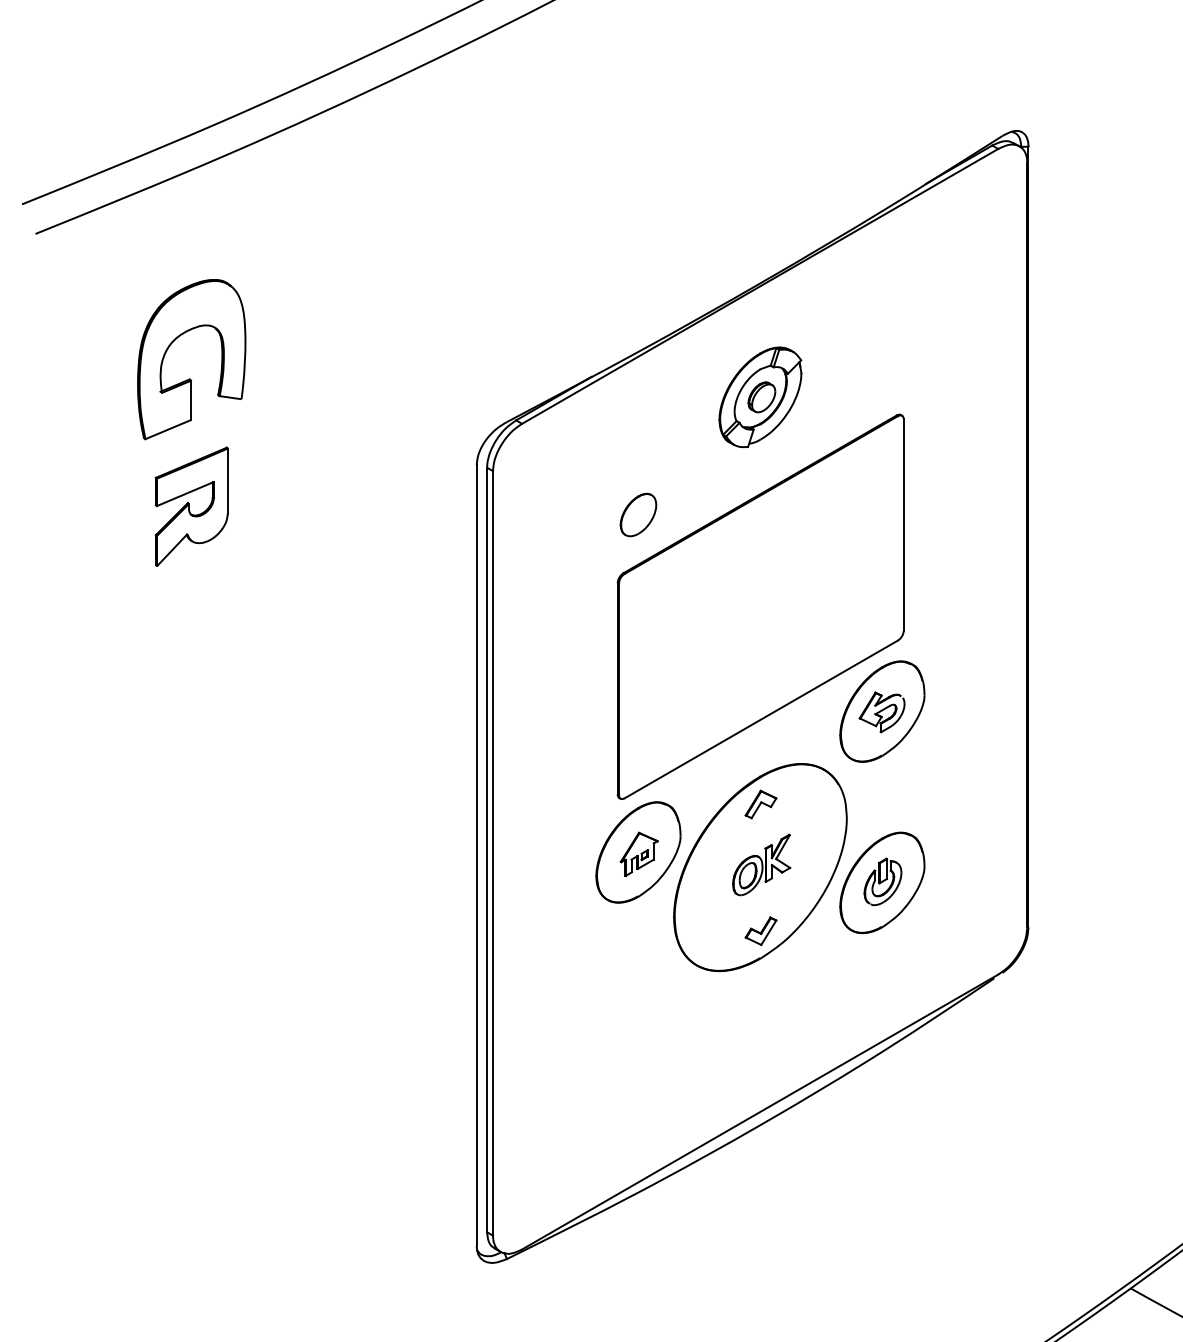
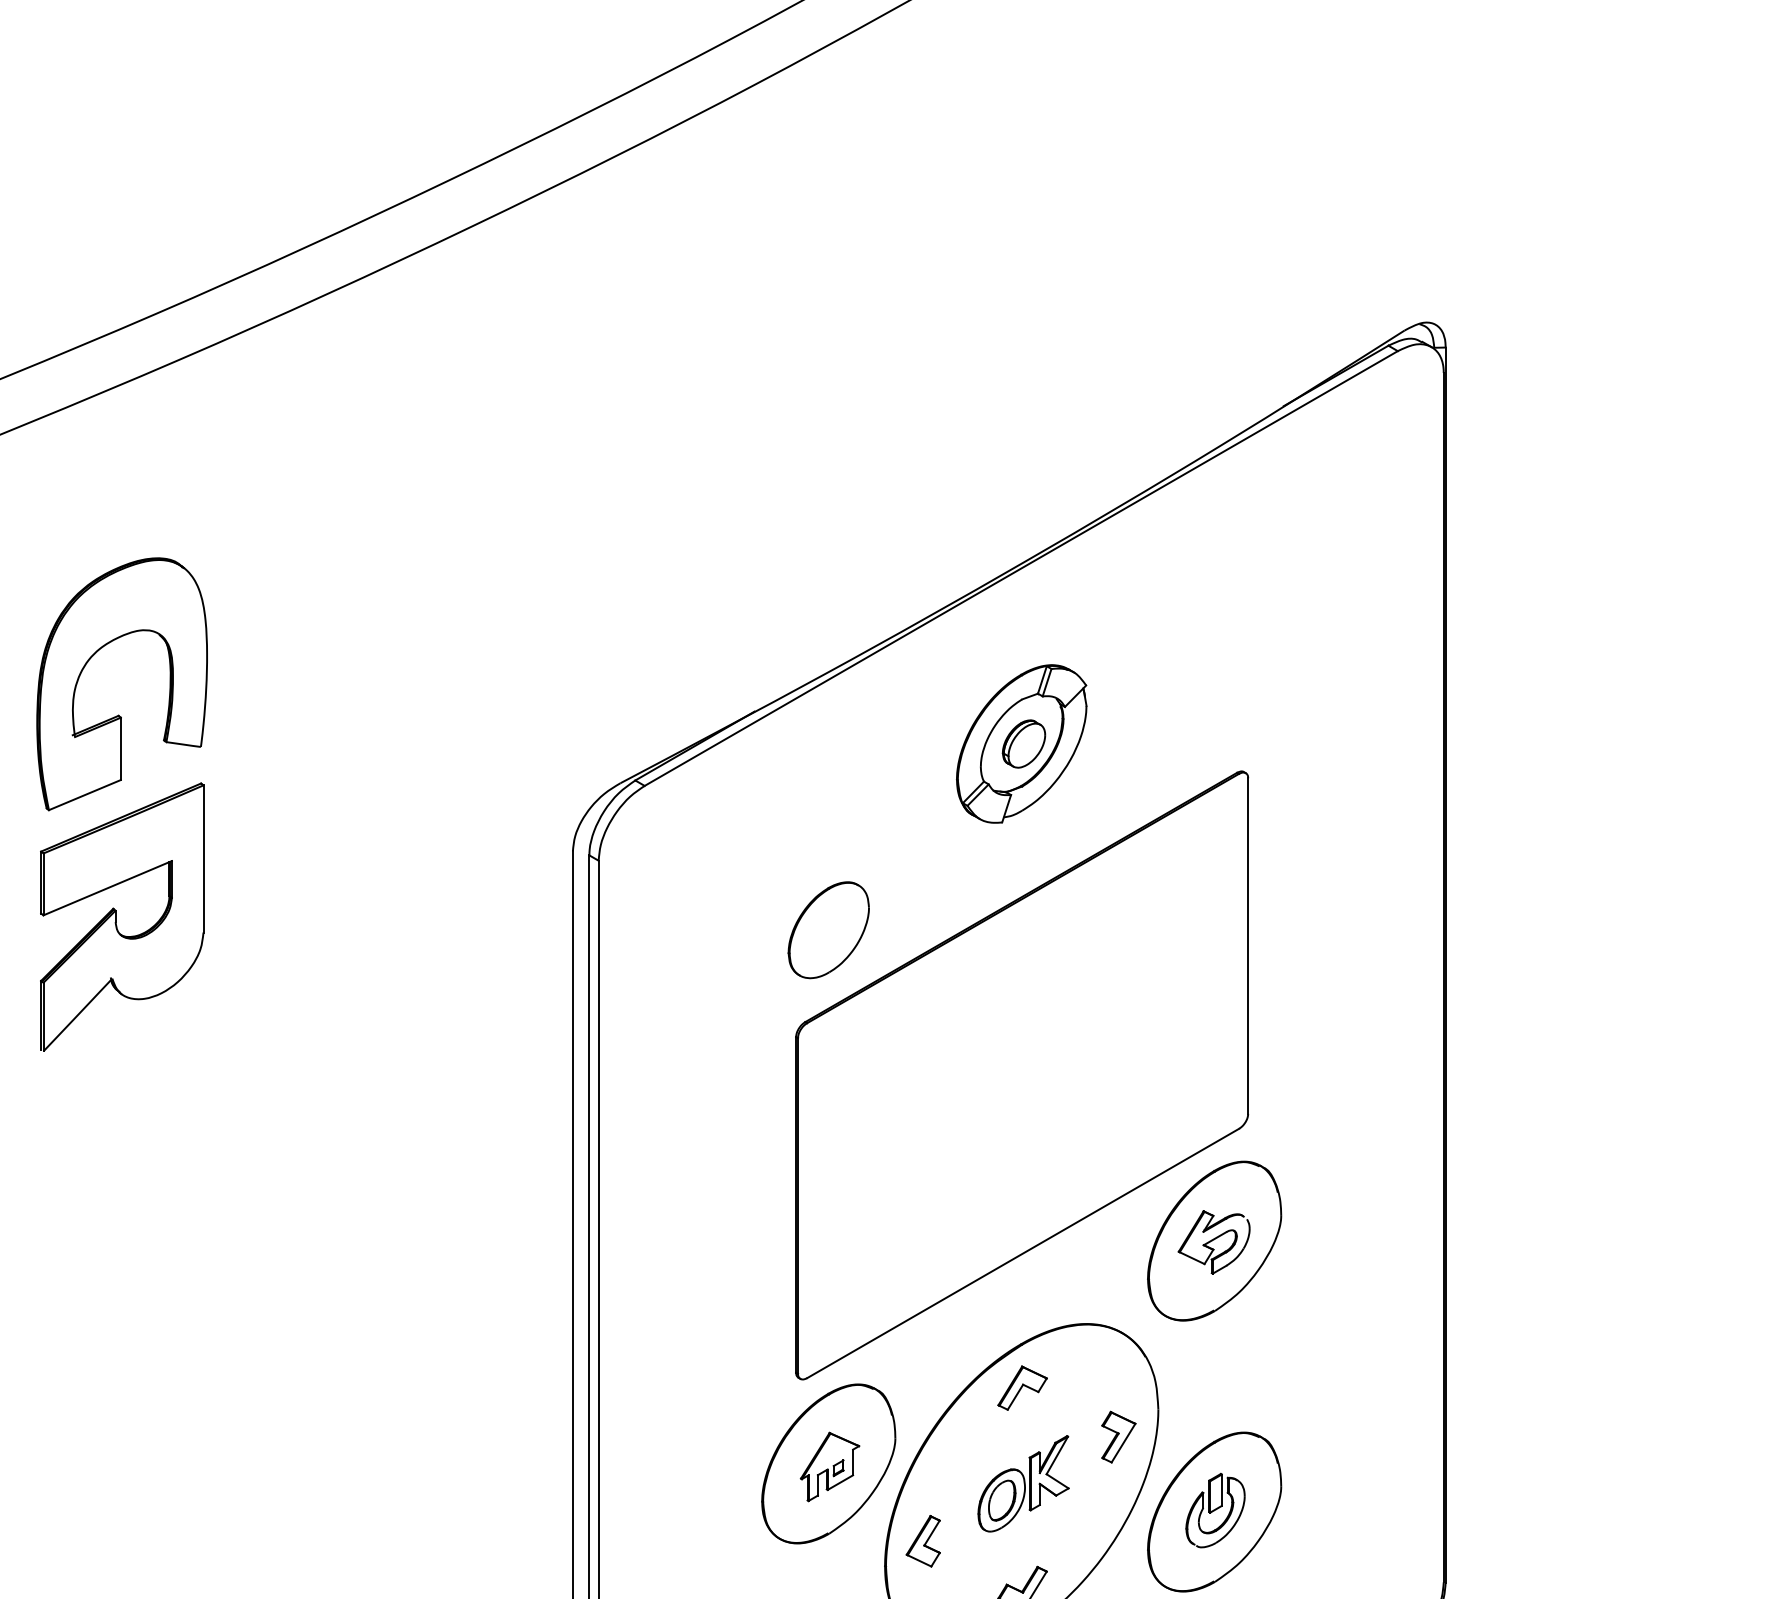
part: (191, 506) -> (121, 916), size x1.43
part: (638, 514) -> (828, 929), size x1.43
part: (821, 835) -> (1118, 1437), added
part: (697, 901) -> (922, 1541), added

